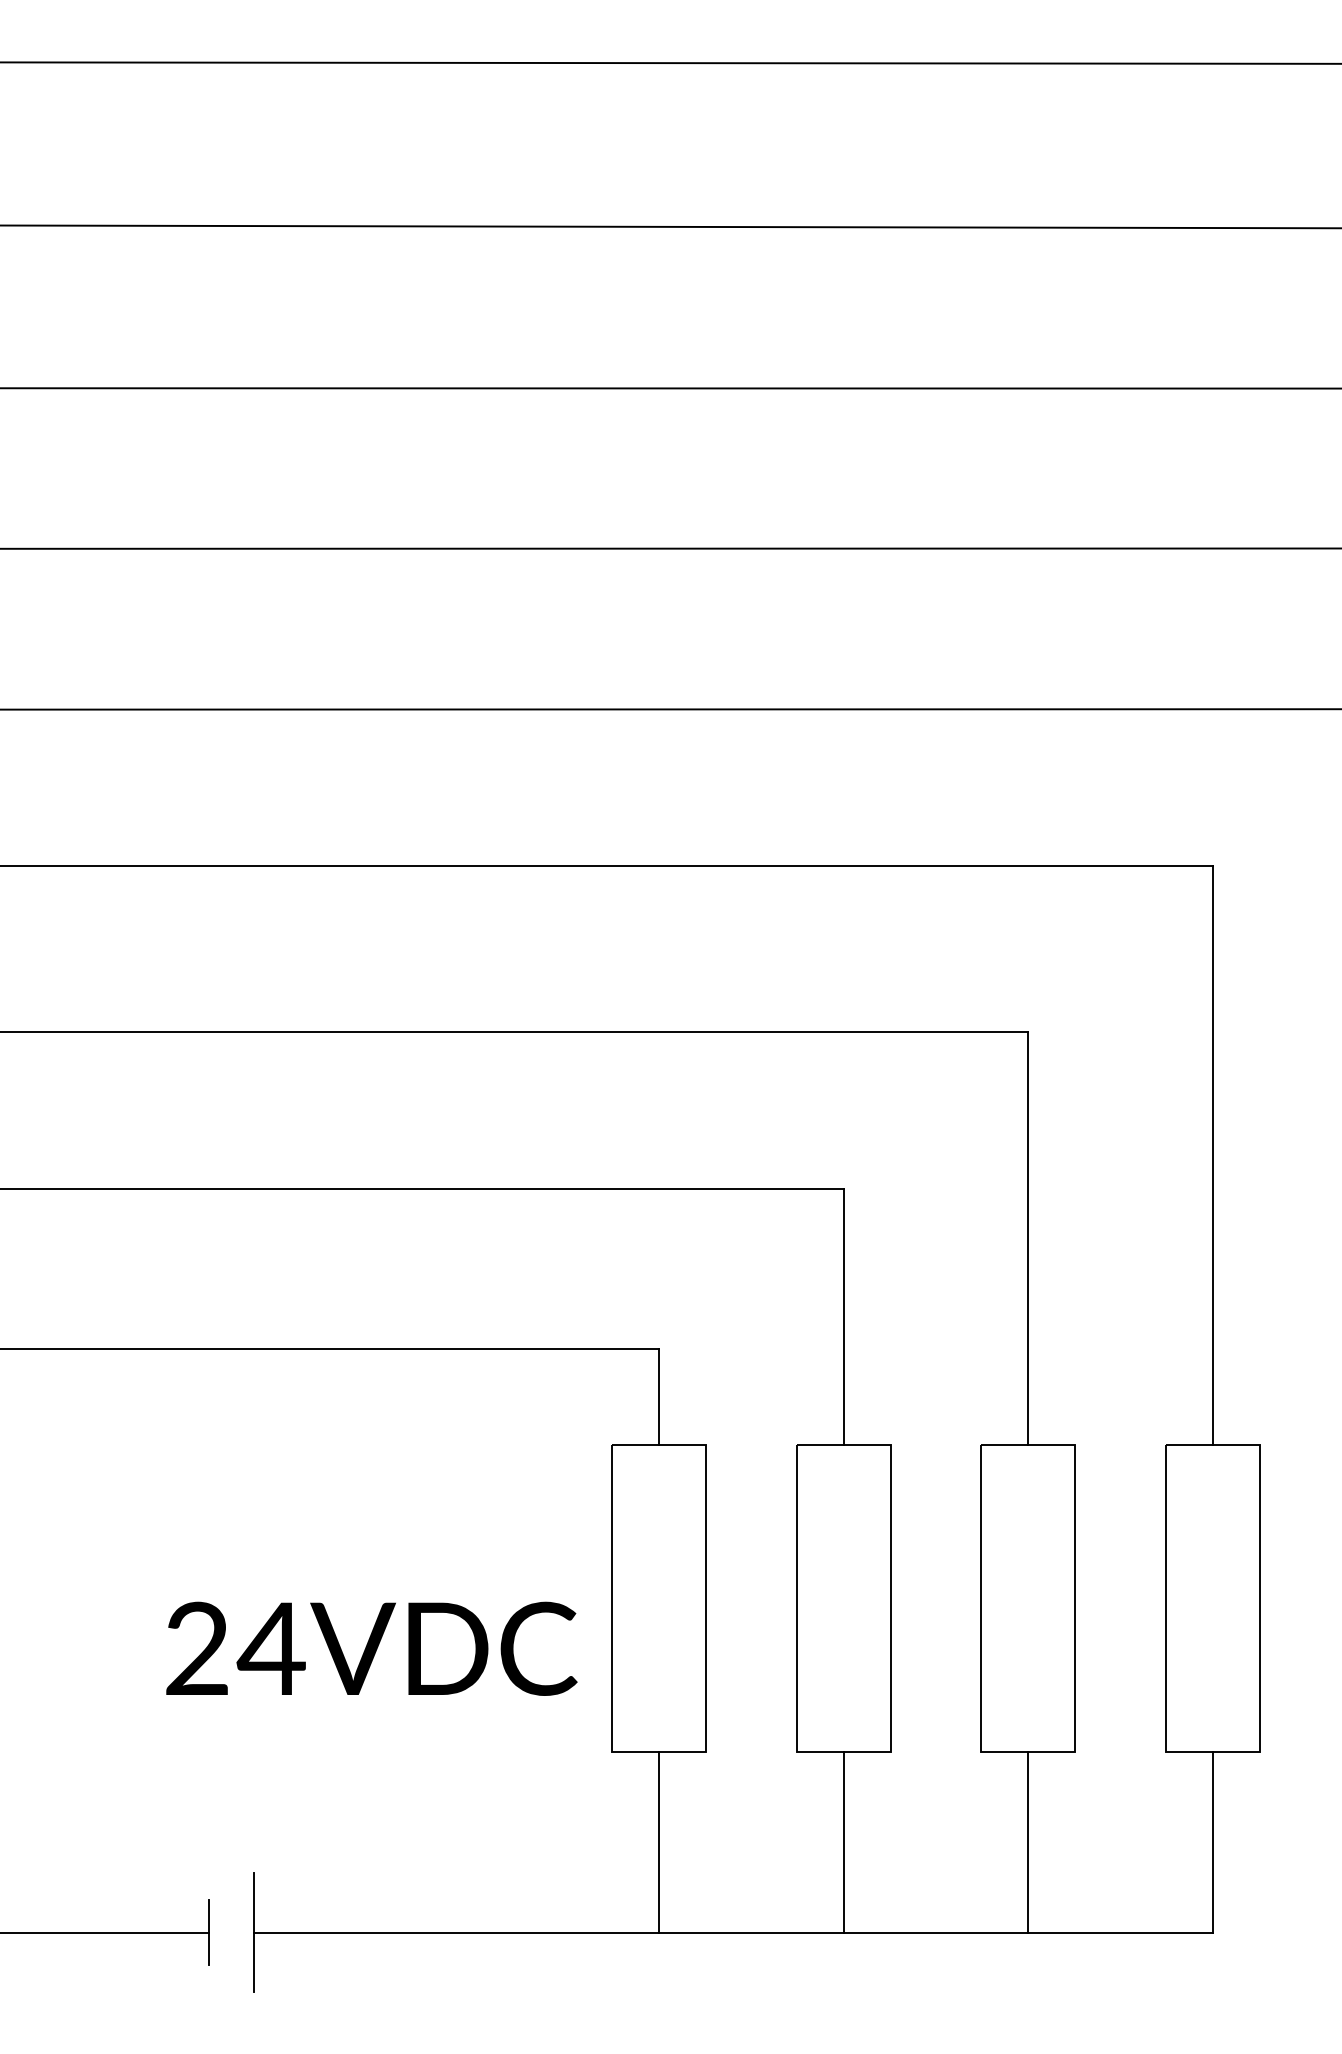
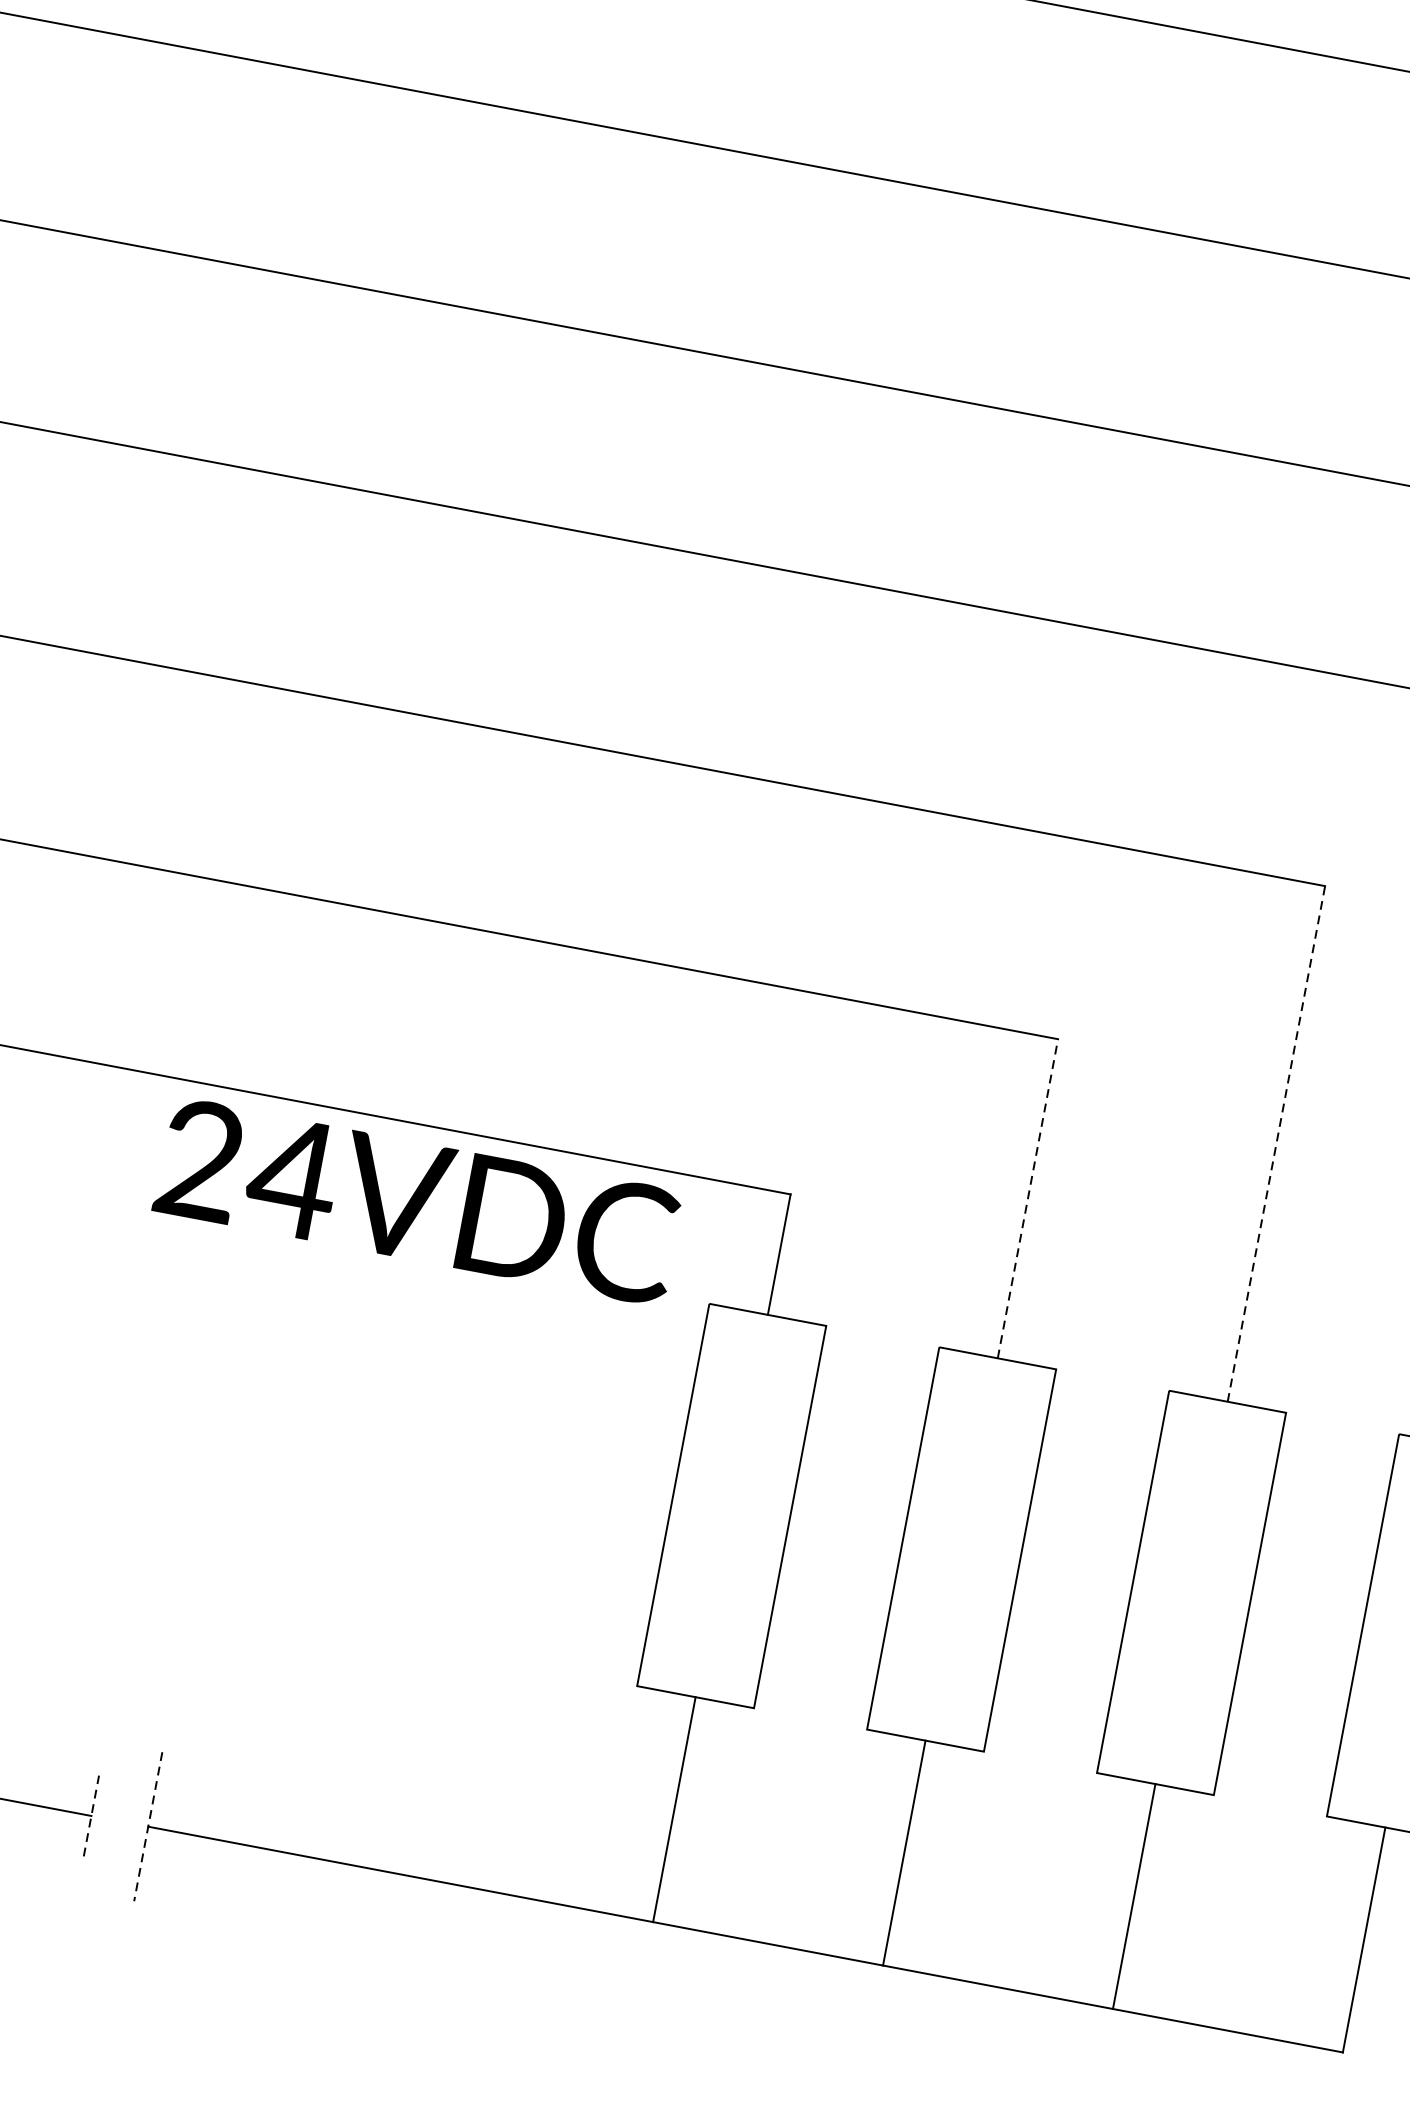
line: (1028, 1238) -> (1276, 1144), solid -> dashed
line: (843, 1316) -> (1027, 1197), solid -> dashed
text: (371, 1648) -> (417, 1201), moved
line: (208, 1932) -> (91, 1815), solid -> dashed
line: (254, 1932) -> (148, 1826), solid -> dashed

